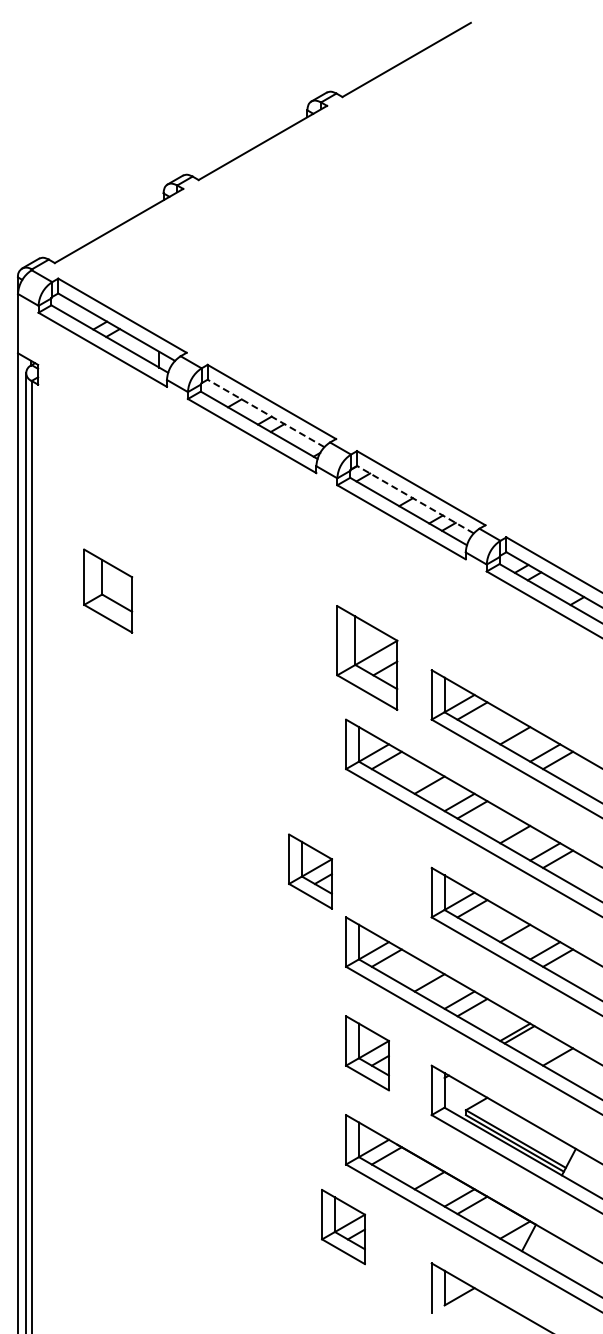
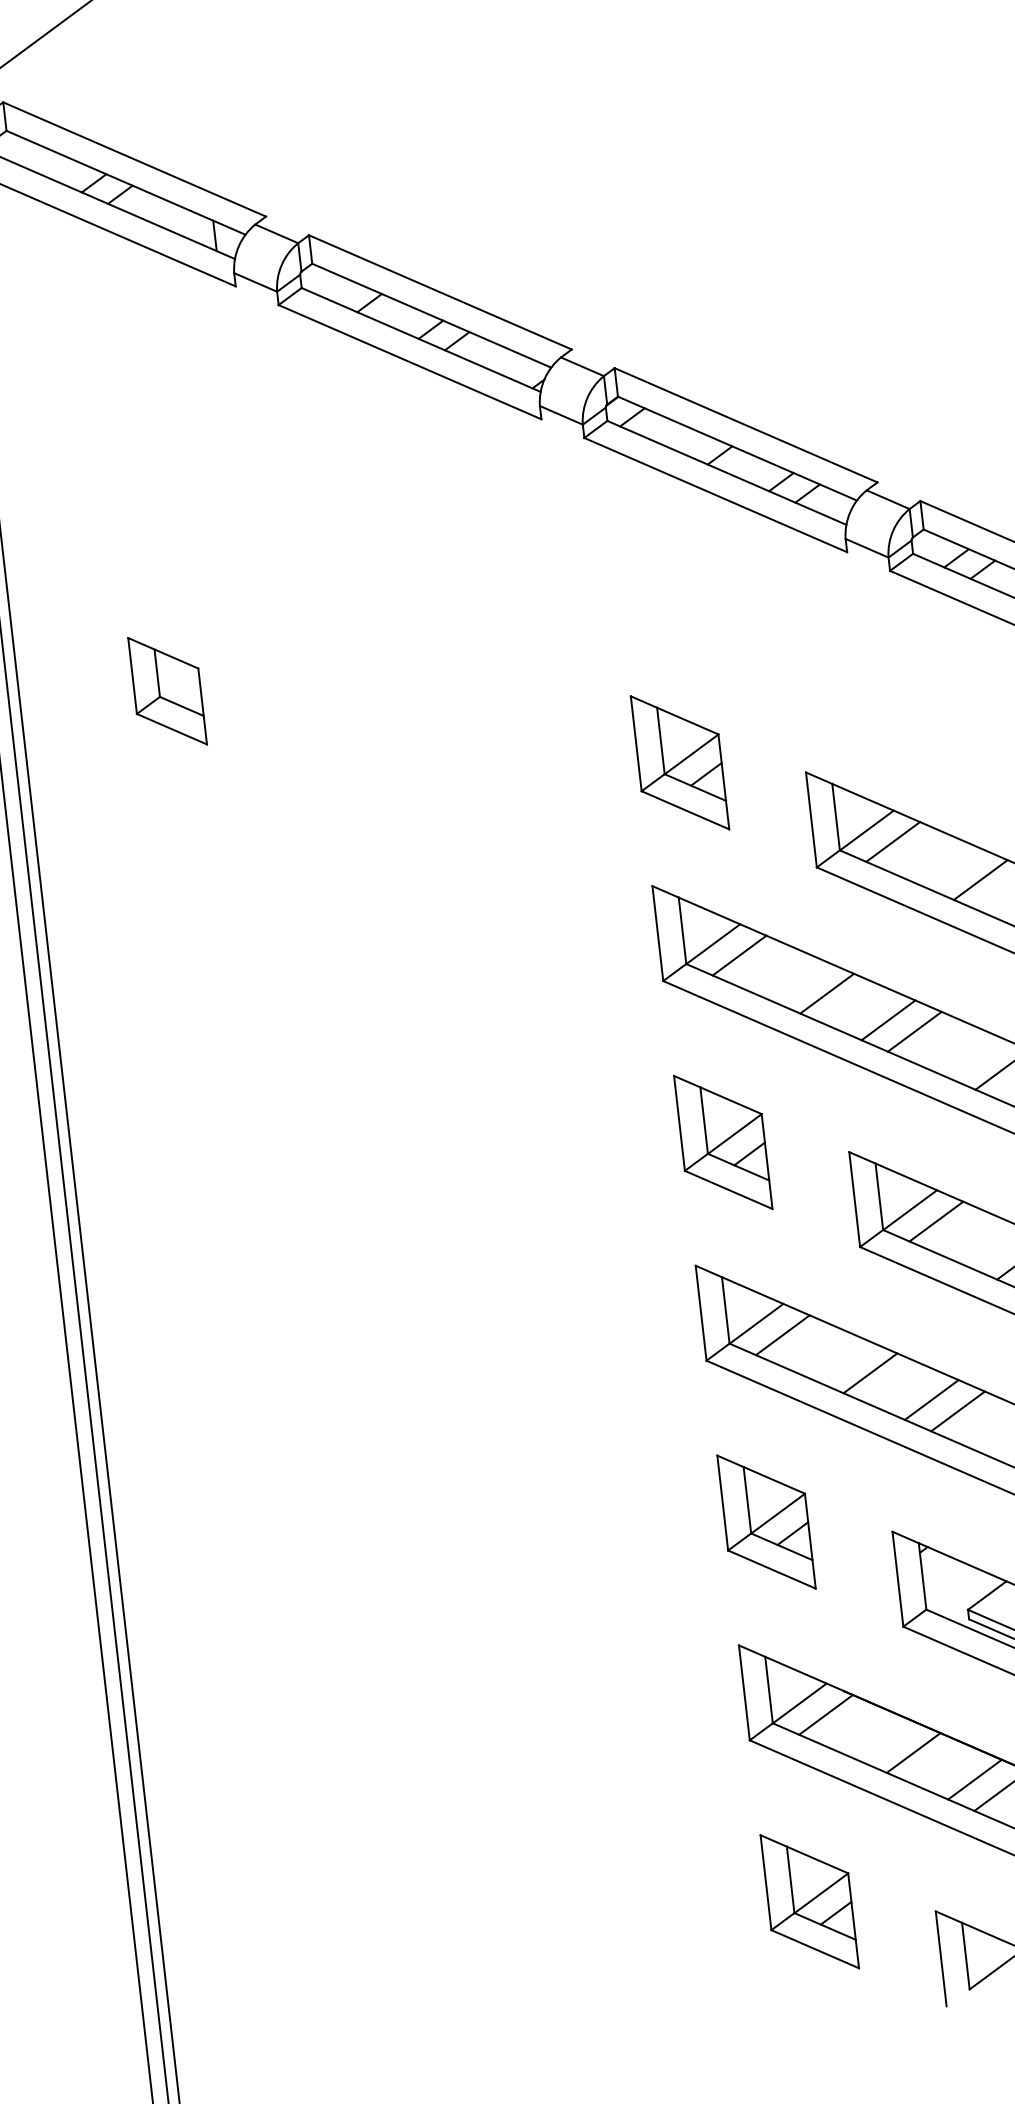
line: (265, 413) -> (430, 315), dashed -> solid
line: (415, 499) -> (737, 448), dashed -> solid
part: (108, 590) -> (167, 690), size x0.71
part: (367, 657) -> (679, 762), size x0.71
part: (310, 871) -> (723, 1142), moved
part: (343, 1227) -> (809, 1902), moved

